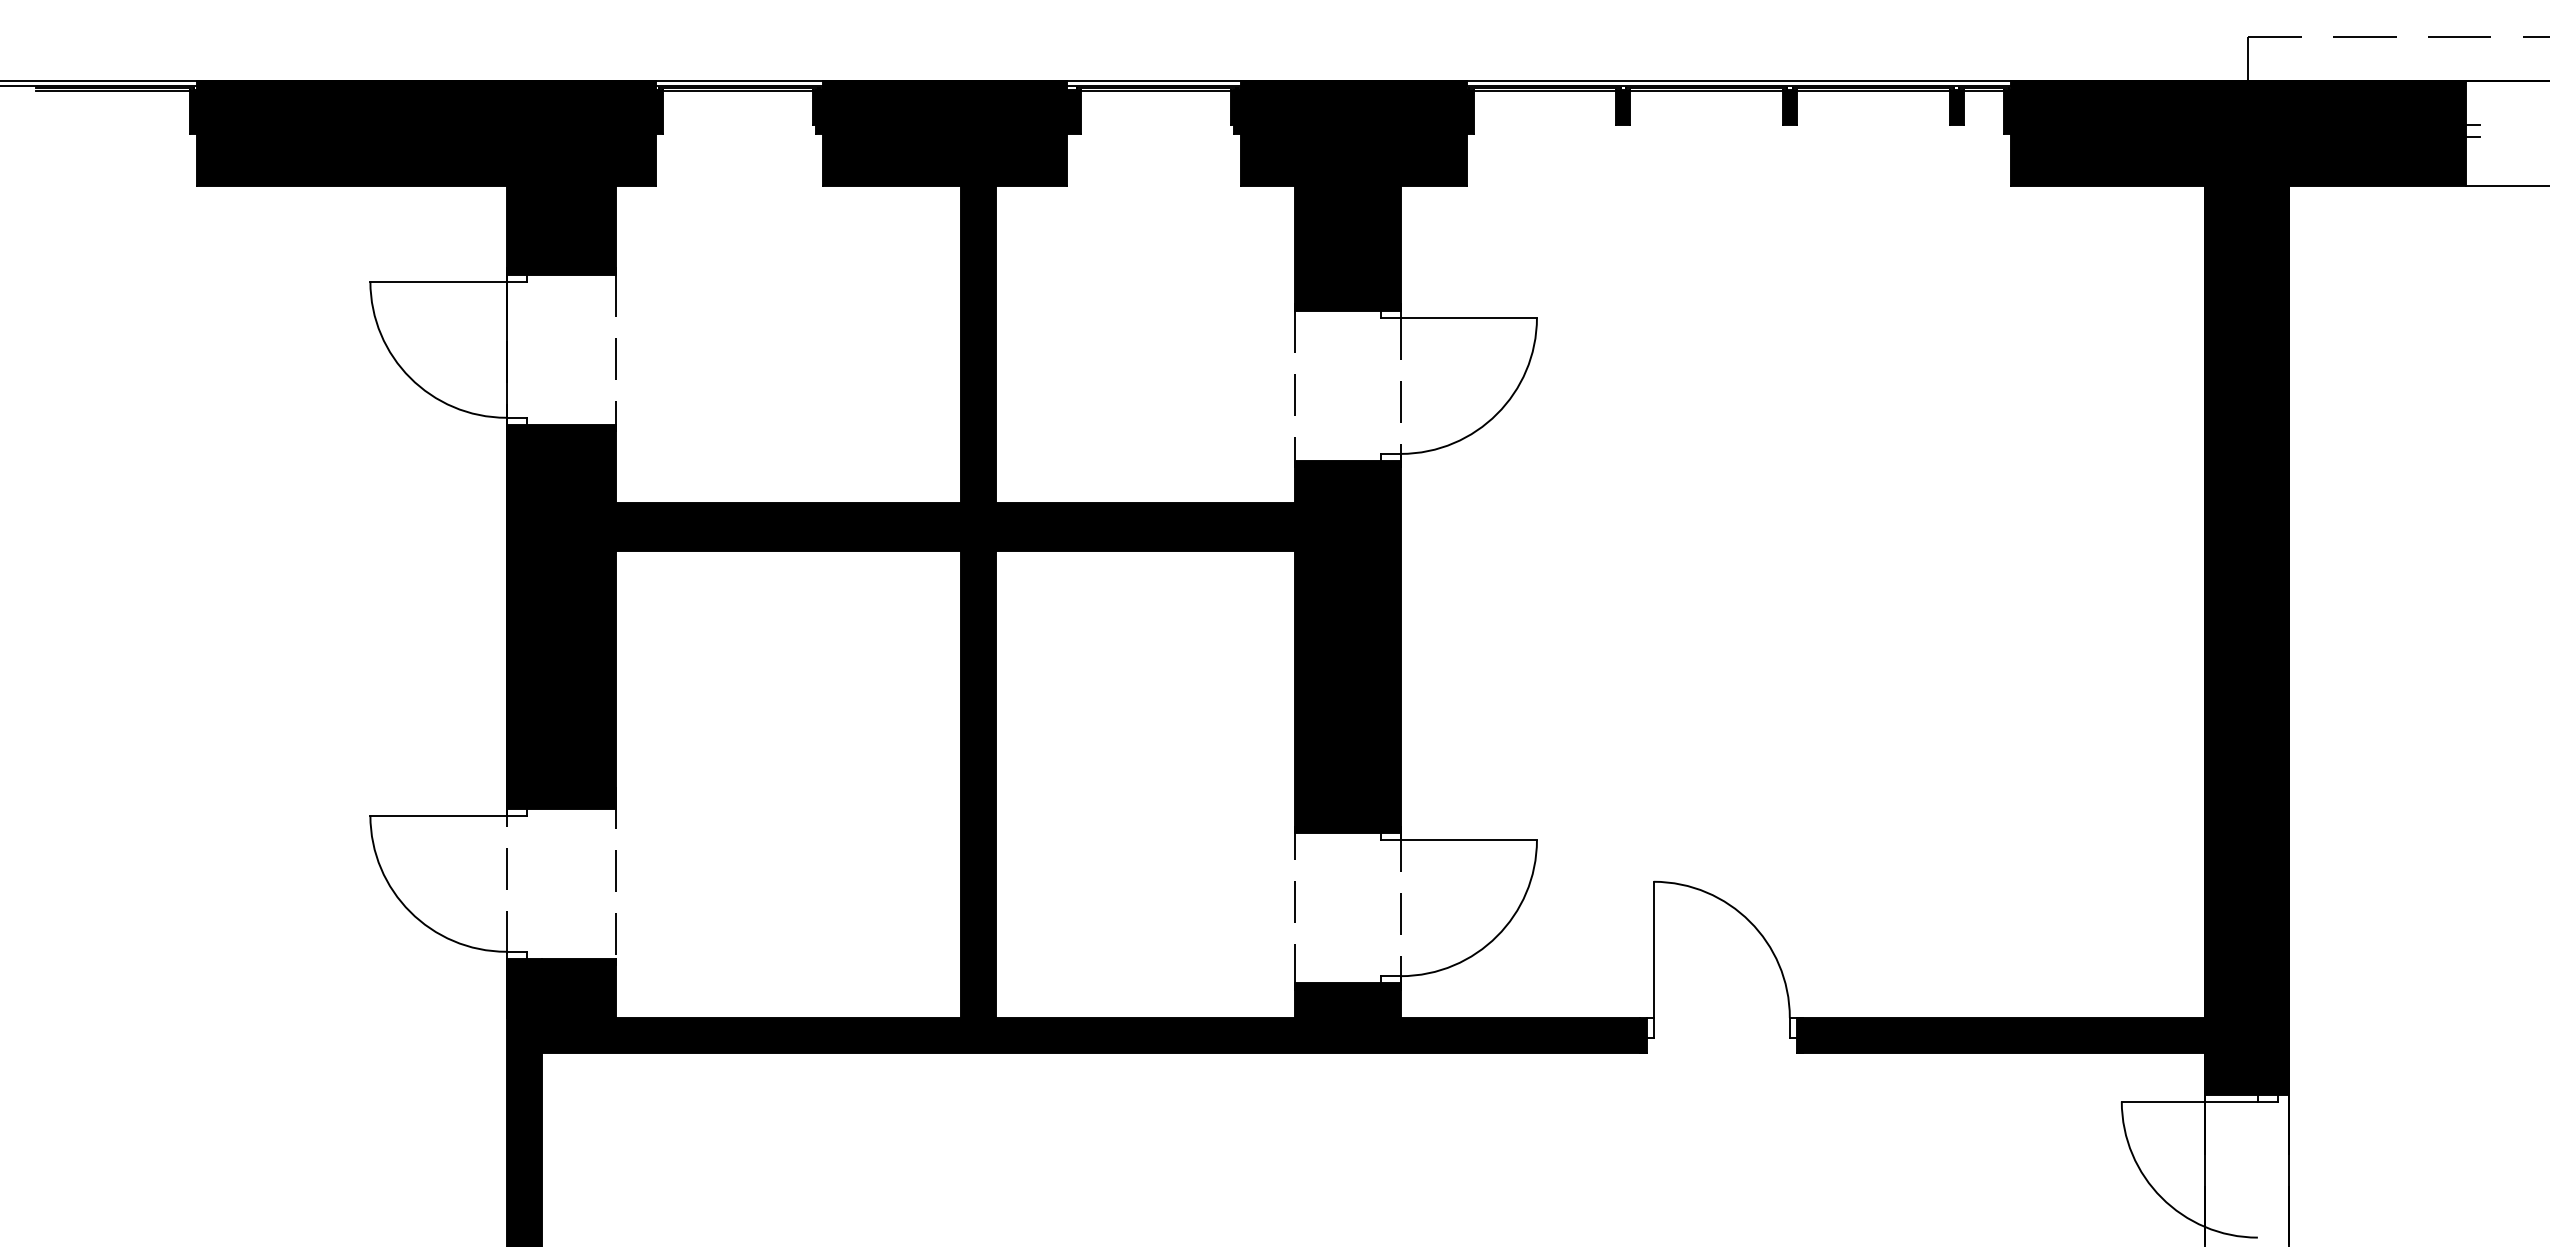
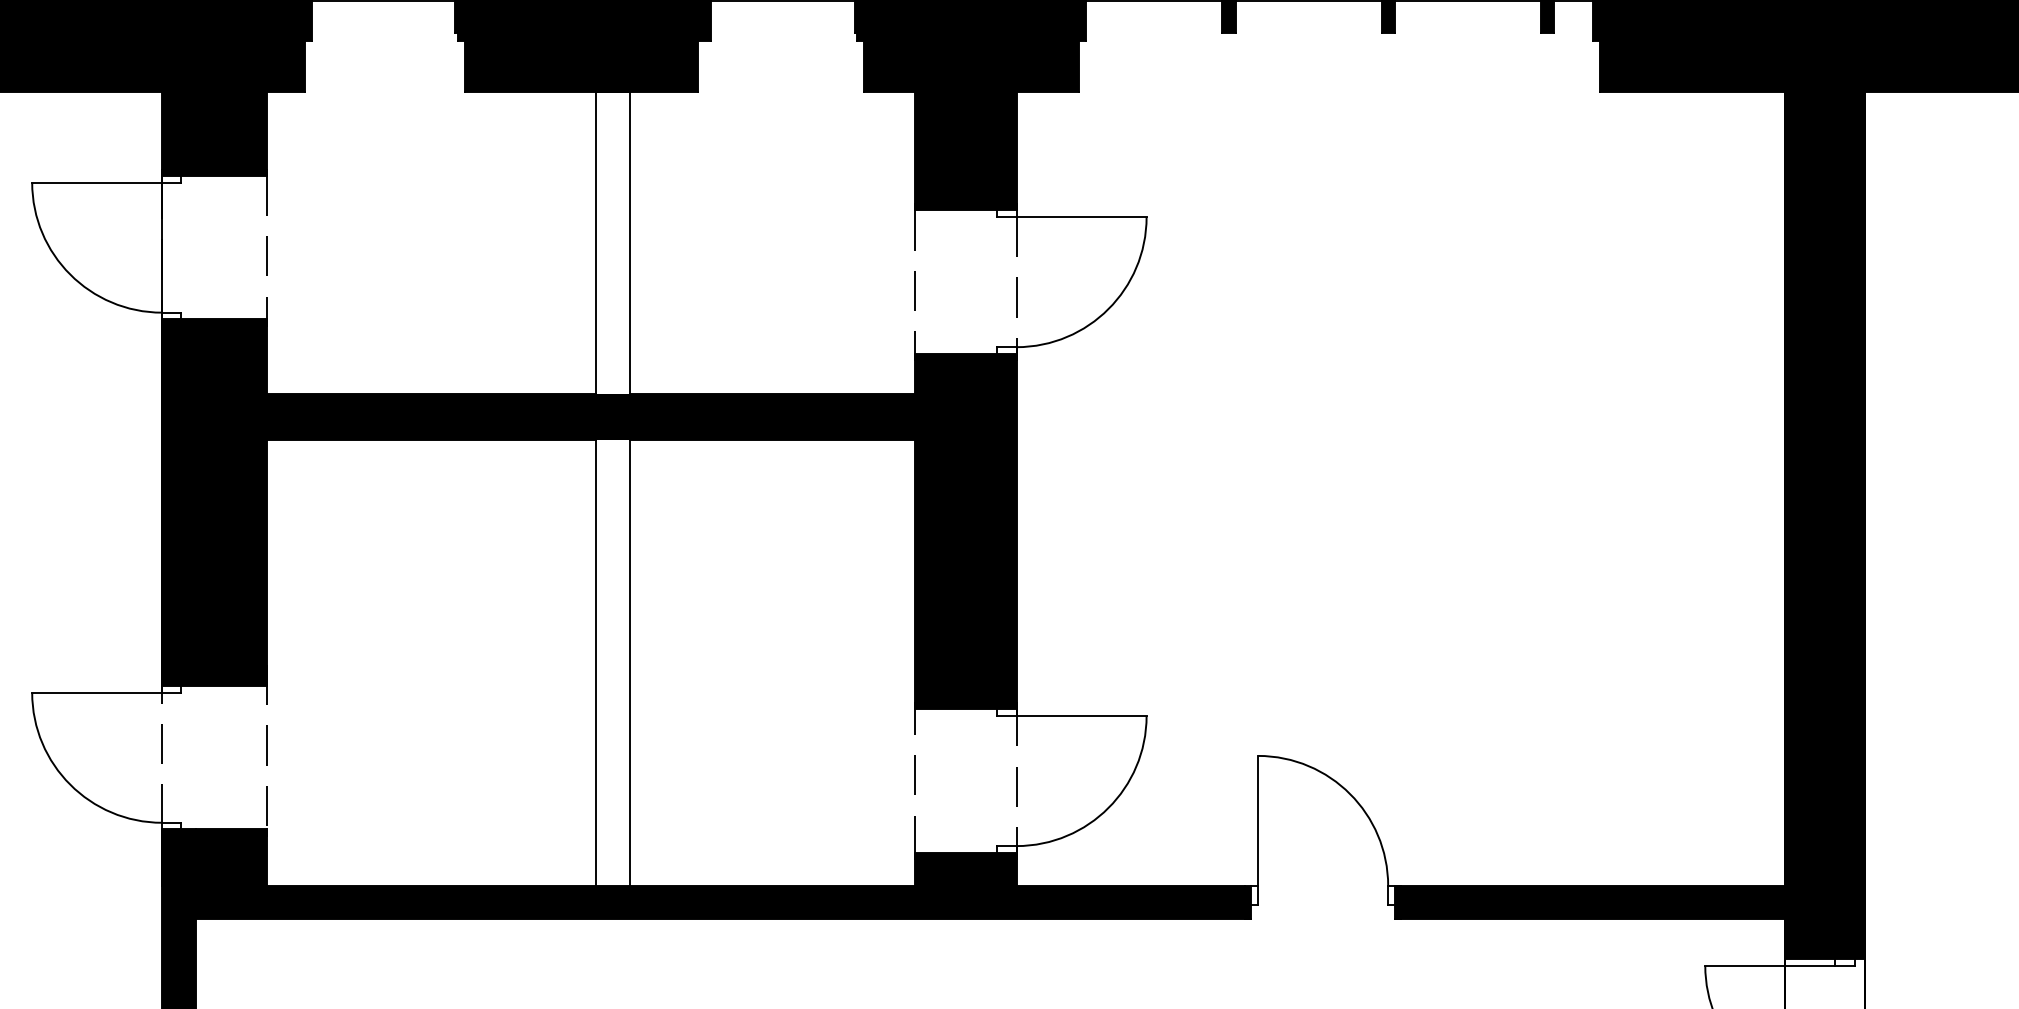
fill: (978, 344) -> (613, 242), removed
fill: (978, 783) -> (613, 662), removed

